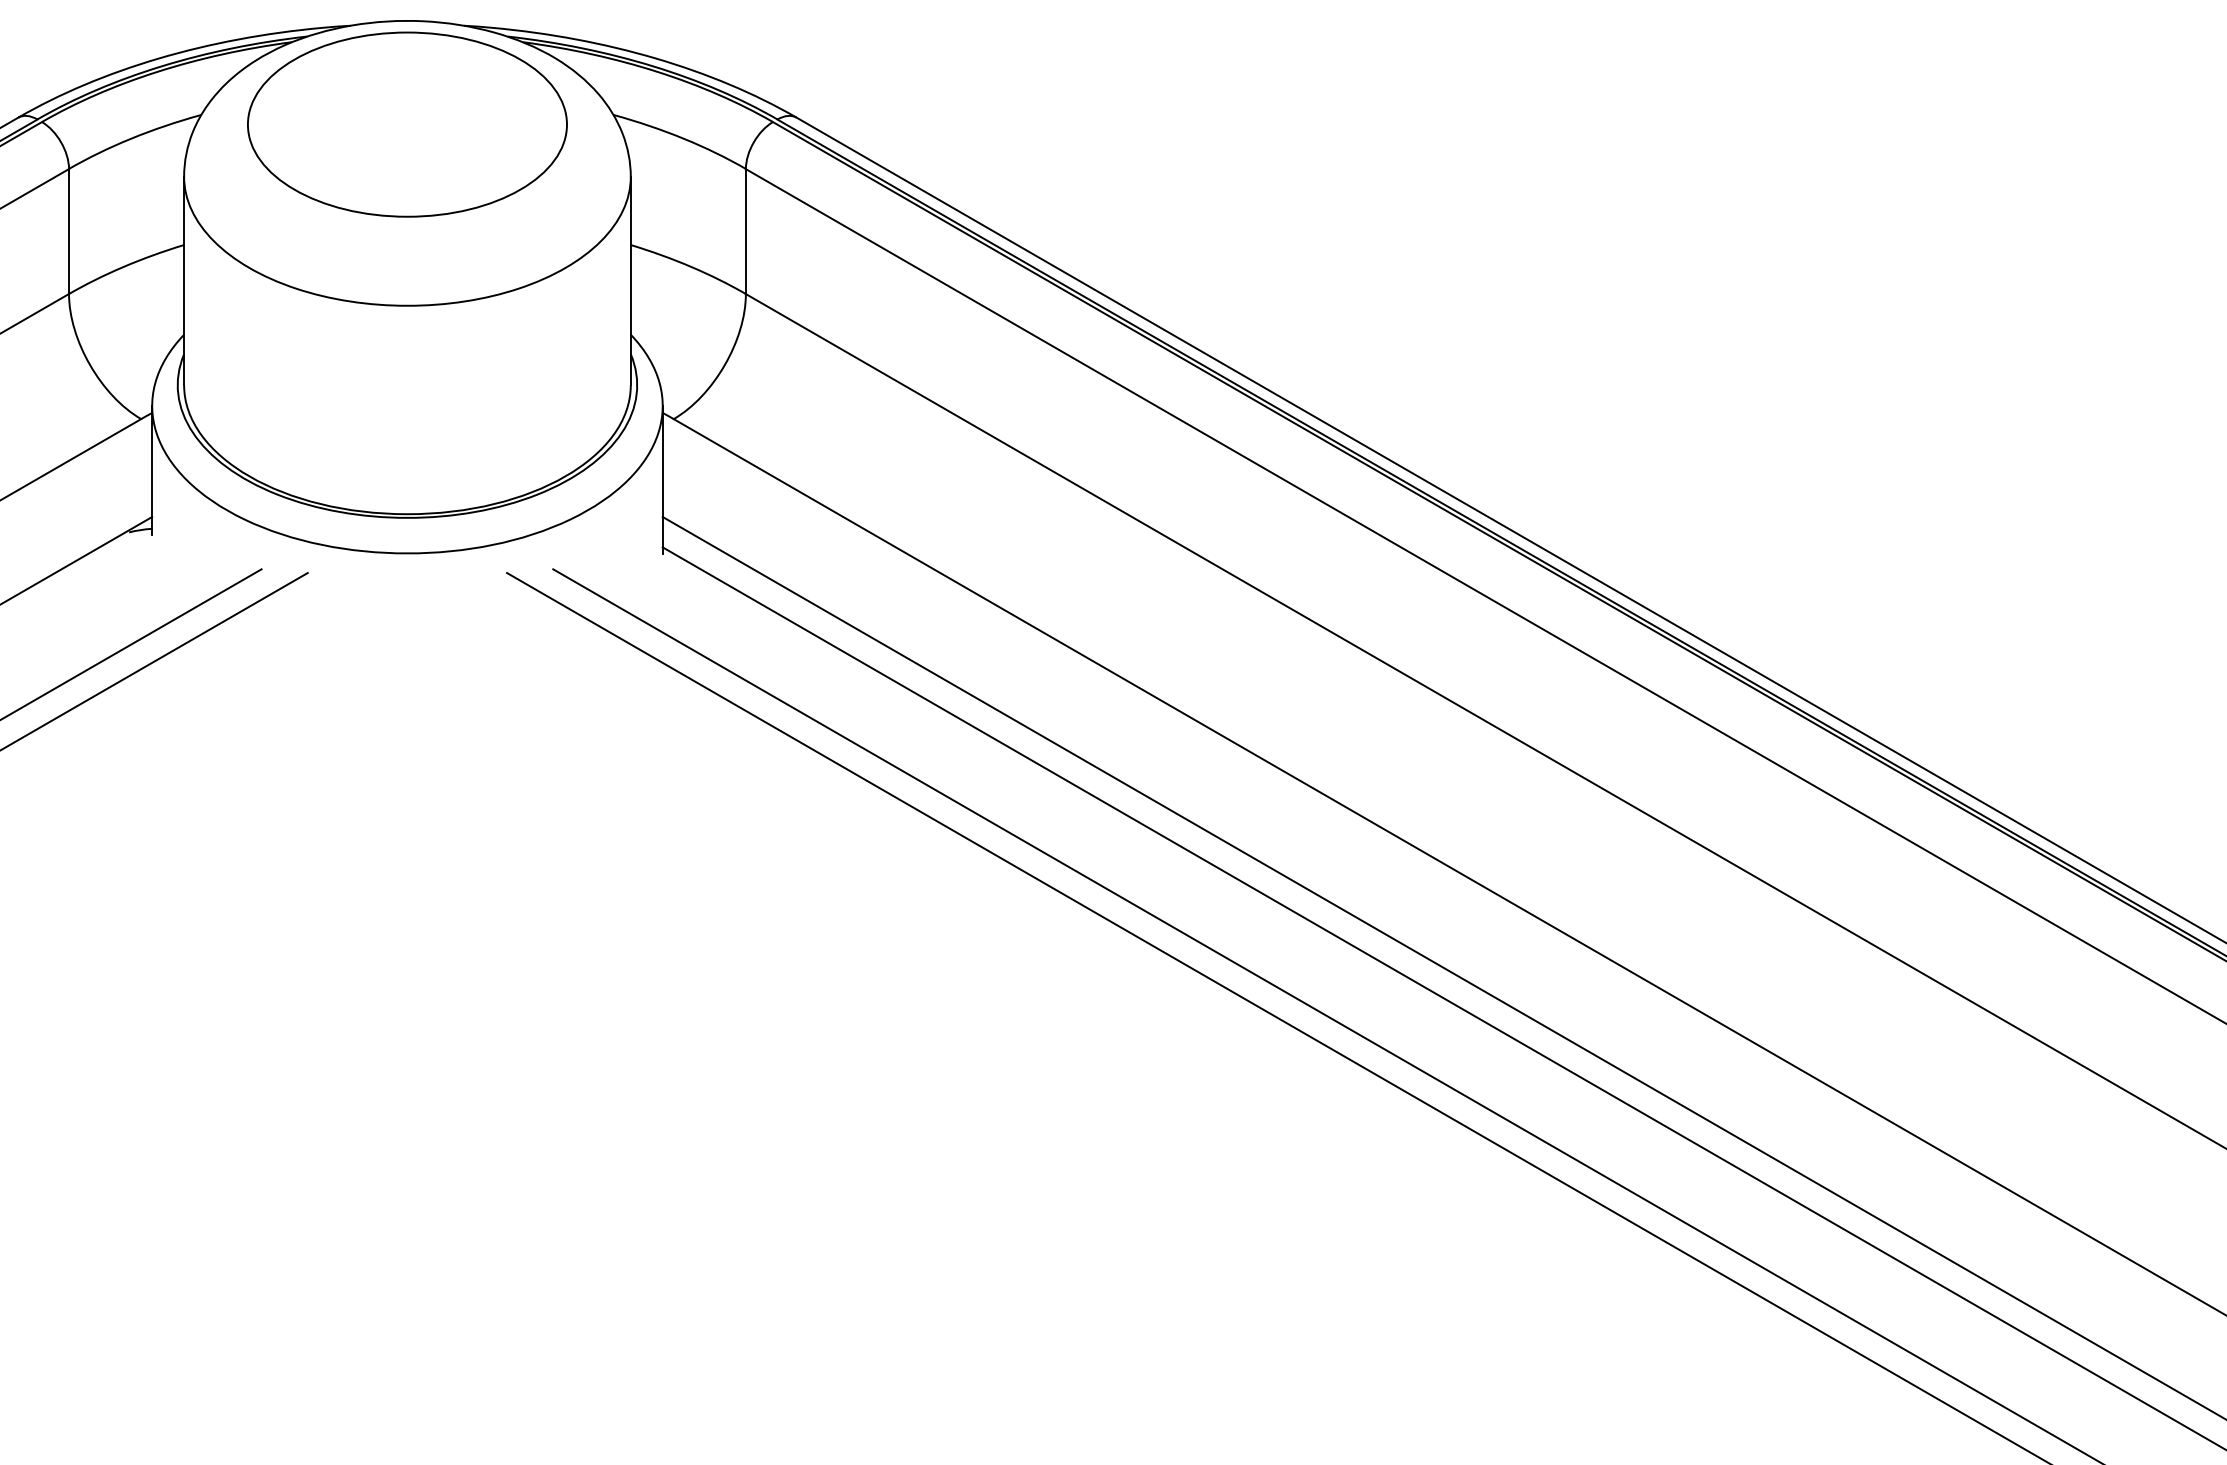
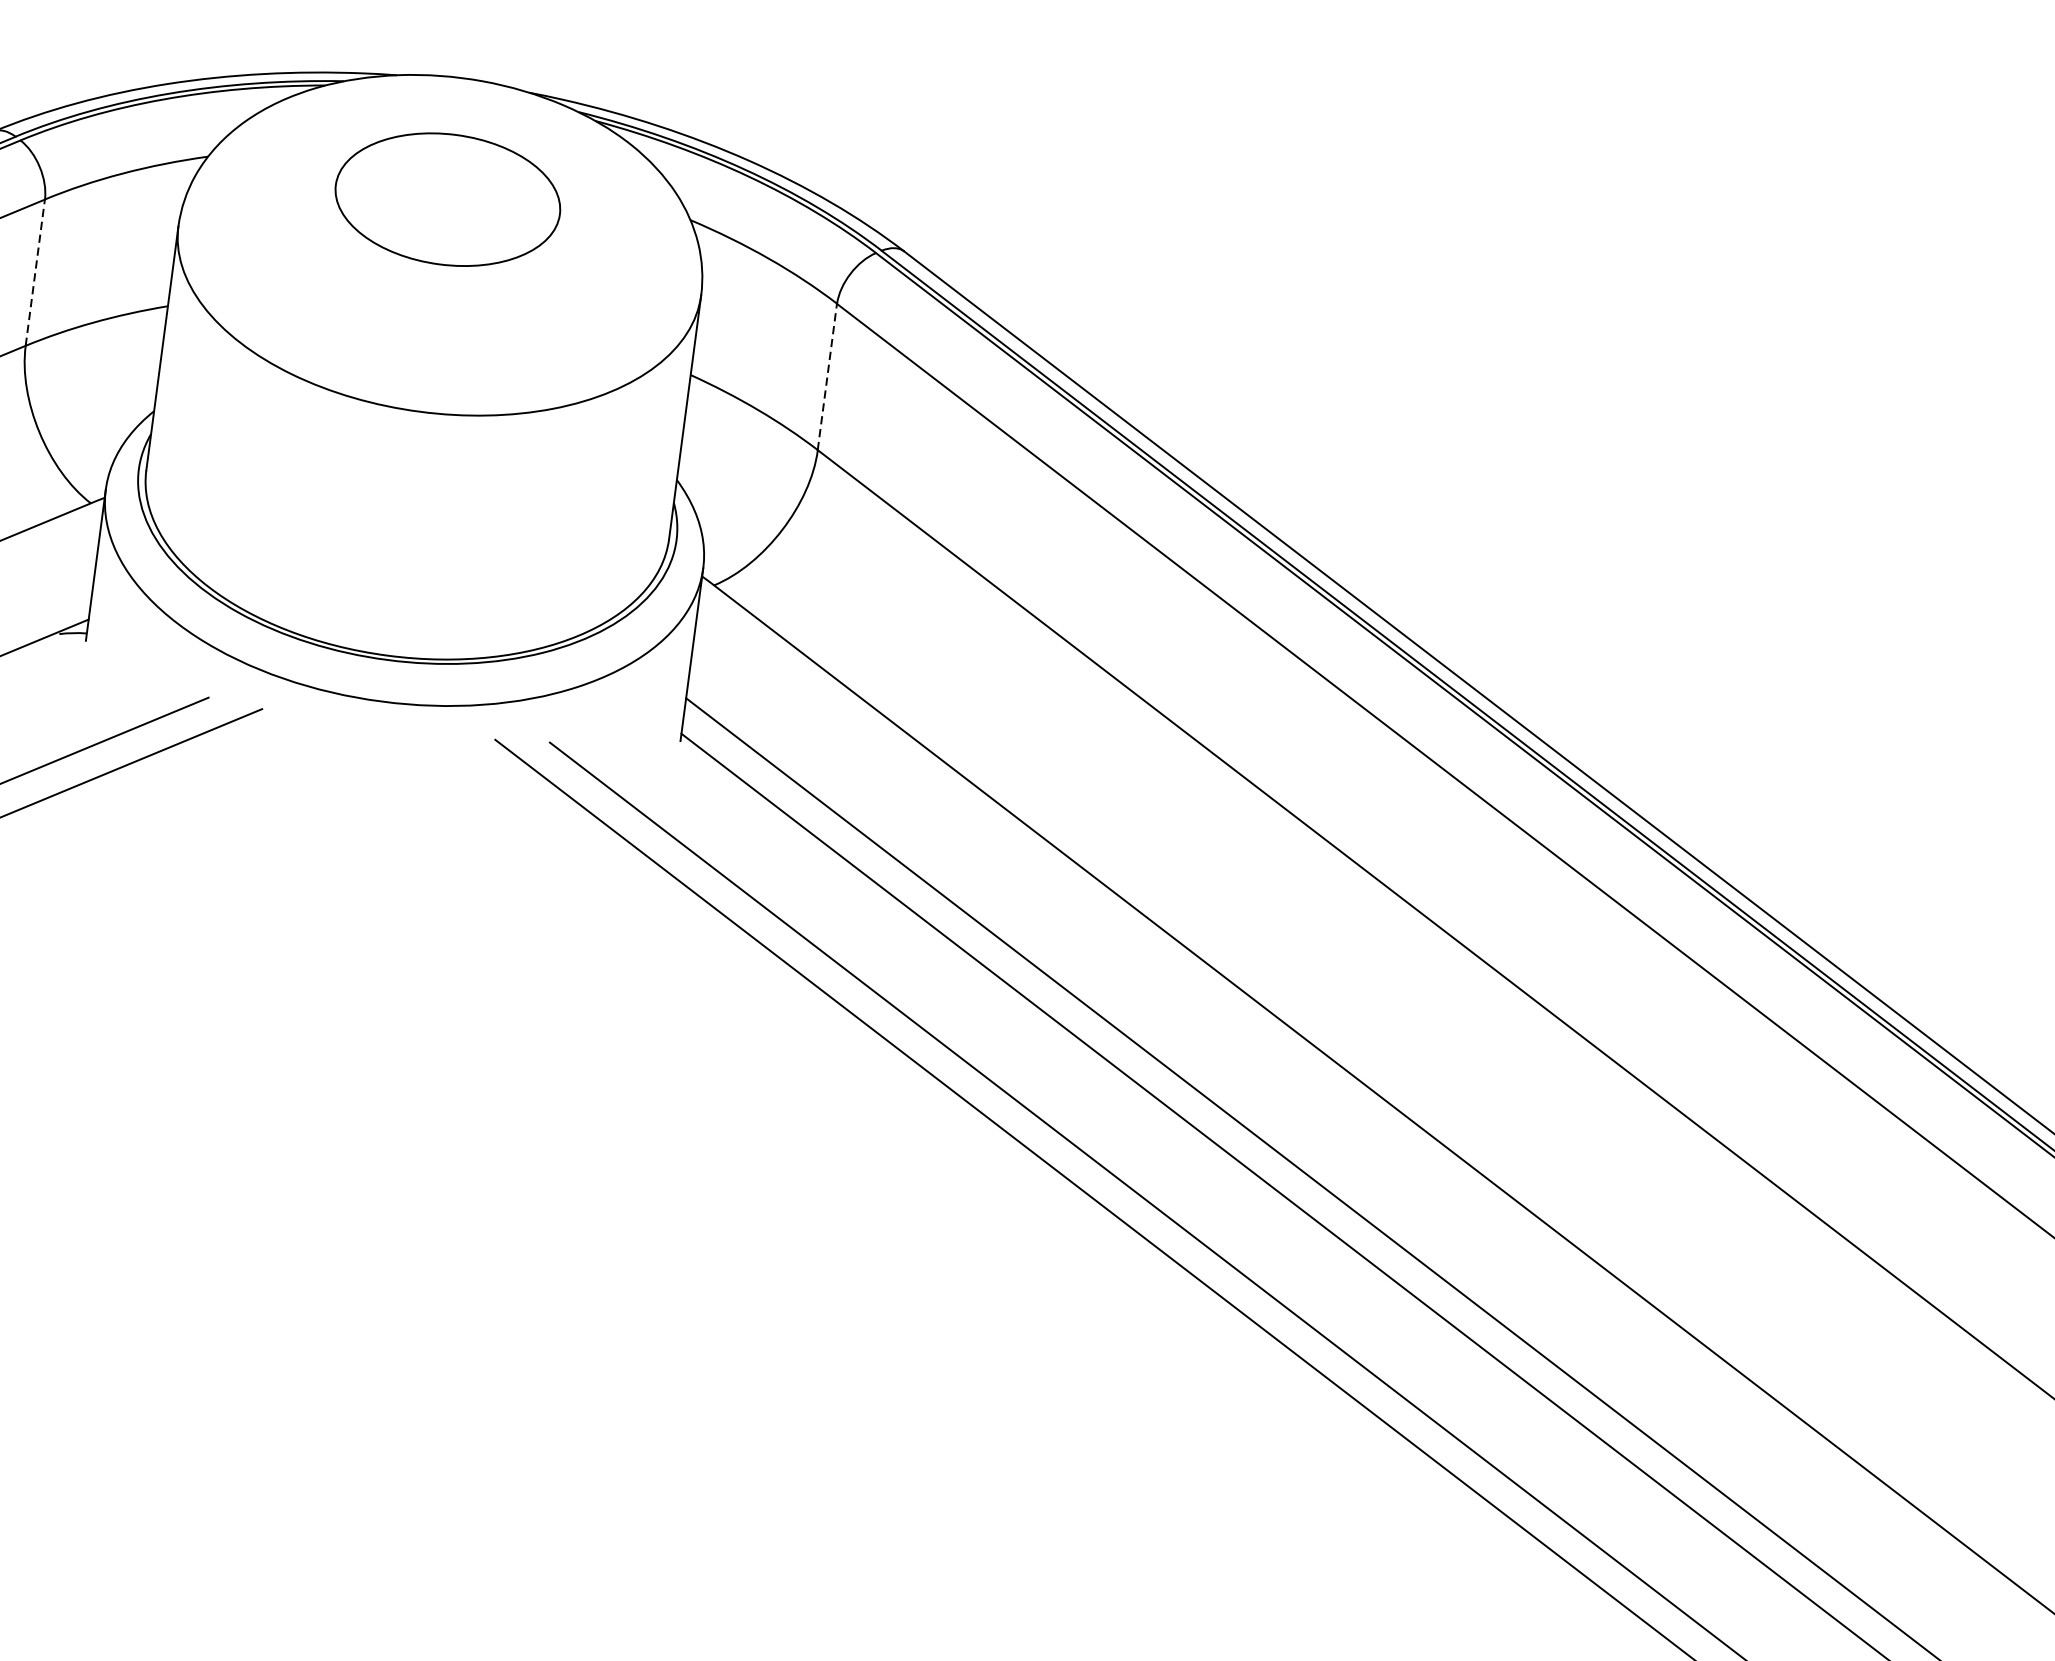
part: (407, 124) -> (447, 199), size x0.6
line: (69, 231) -> (35, 272), solid -> dashed
line: (745, 231) -> (827, 376), solid -> dashed

